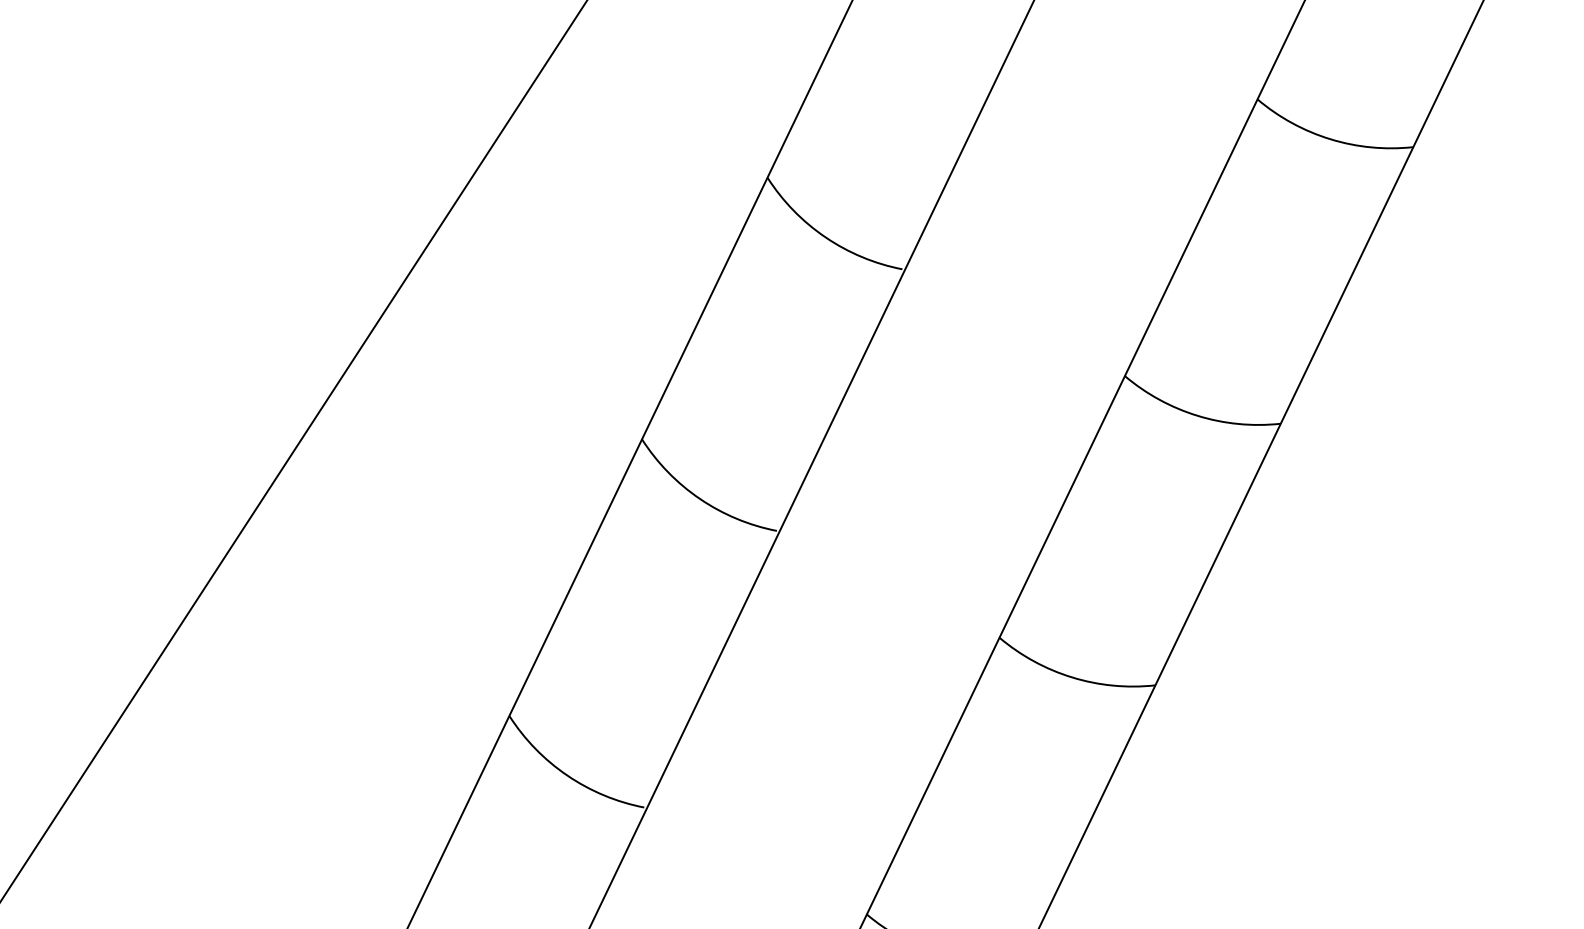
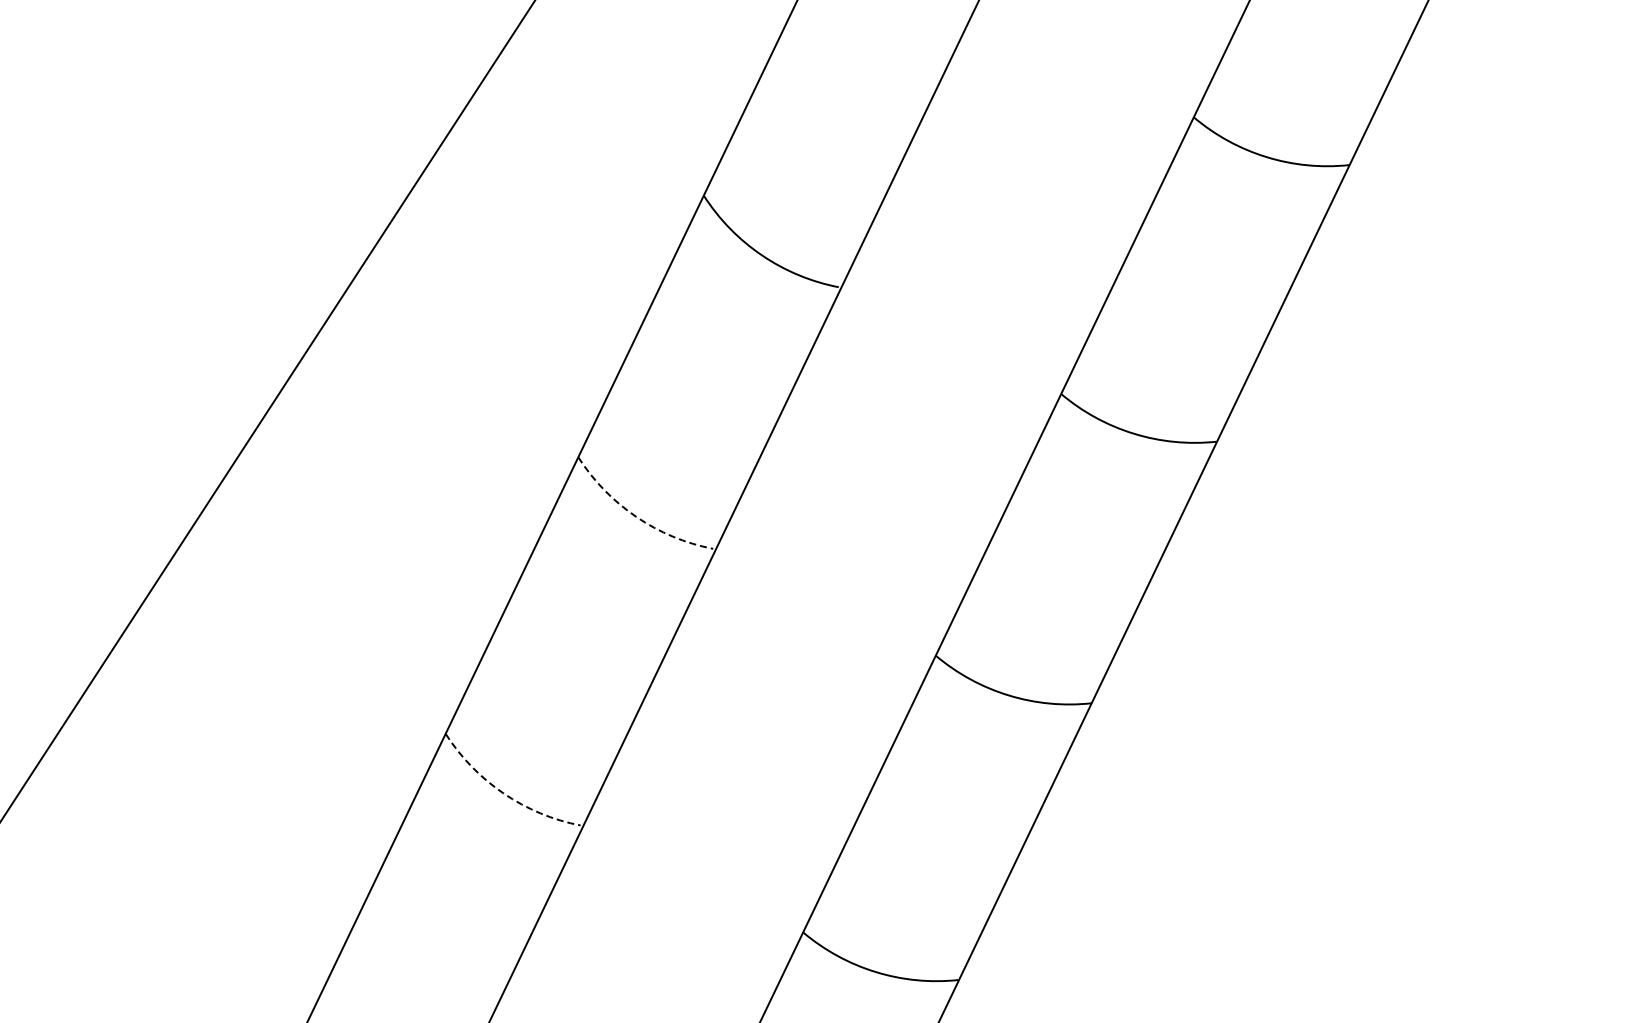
arc: (700, 498) -> (636, 516), solid -> dashed
arc: (567, 775) -> (503, 793), solid -> dashed

